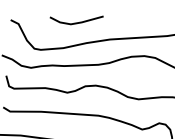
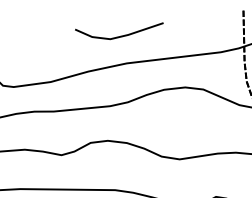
line: (76, 22) -> (119, 35), moved

